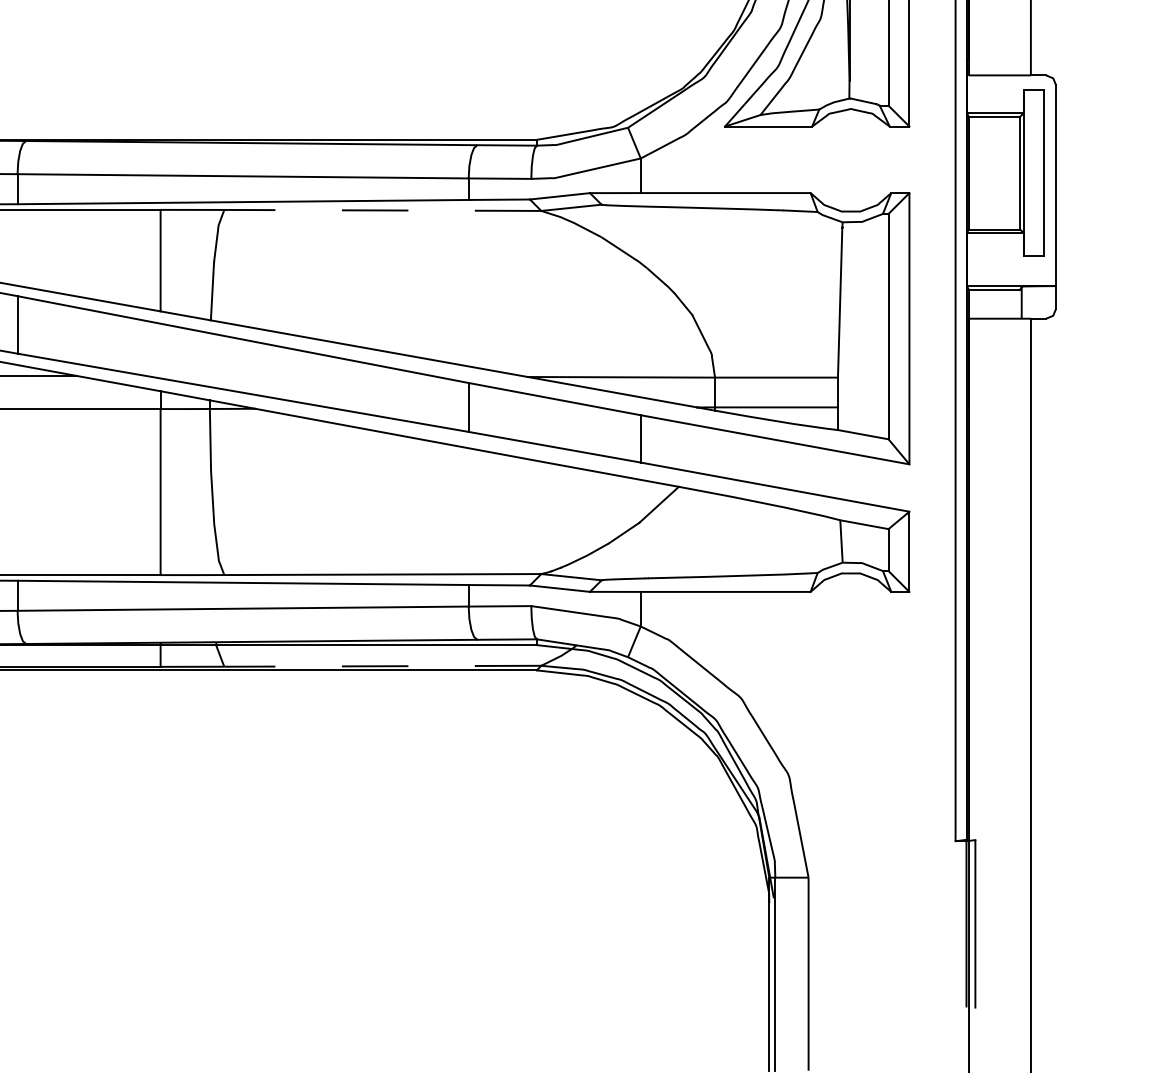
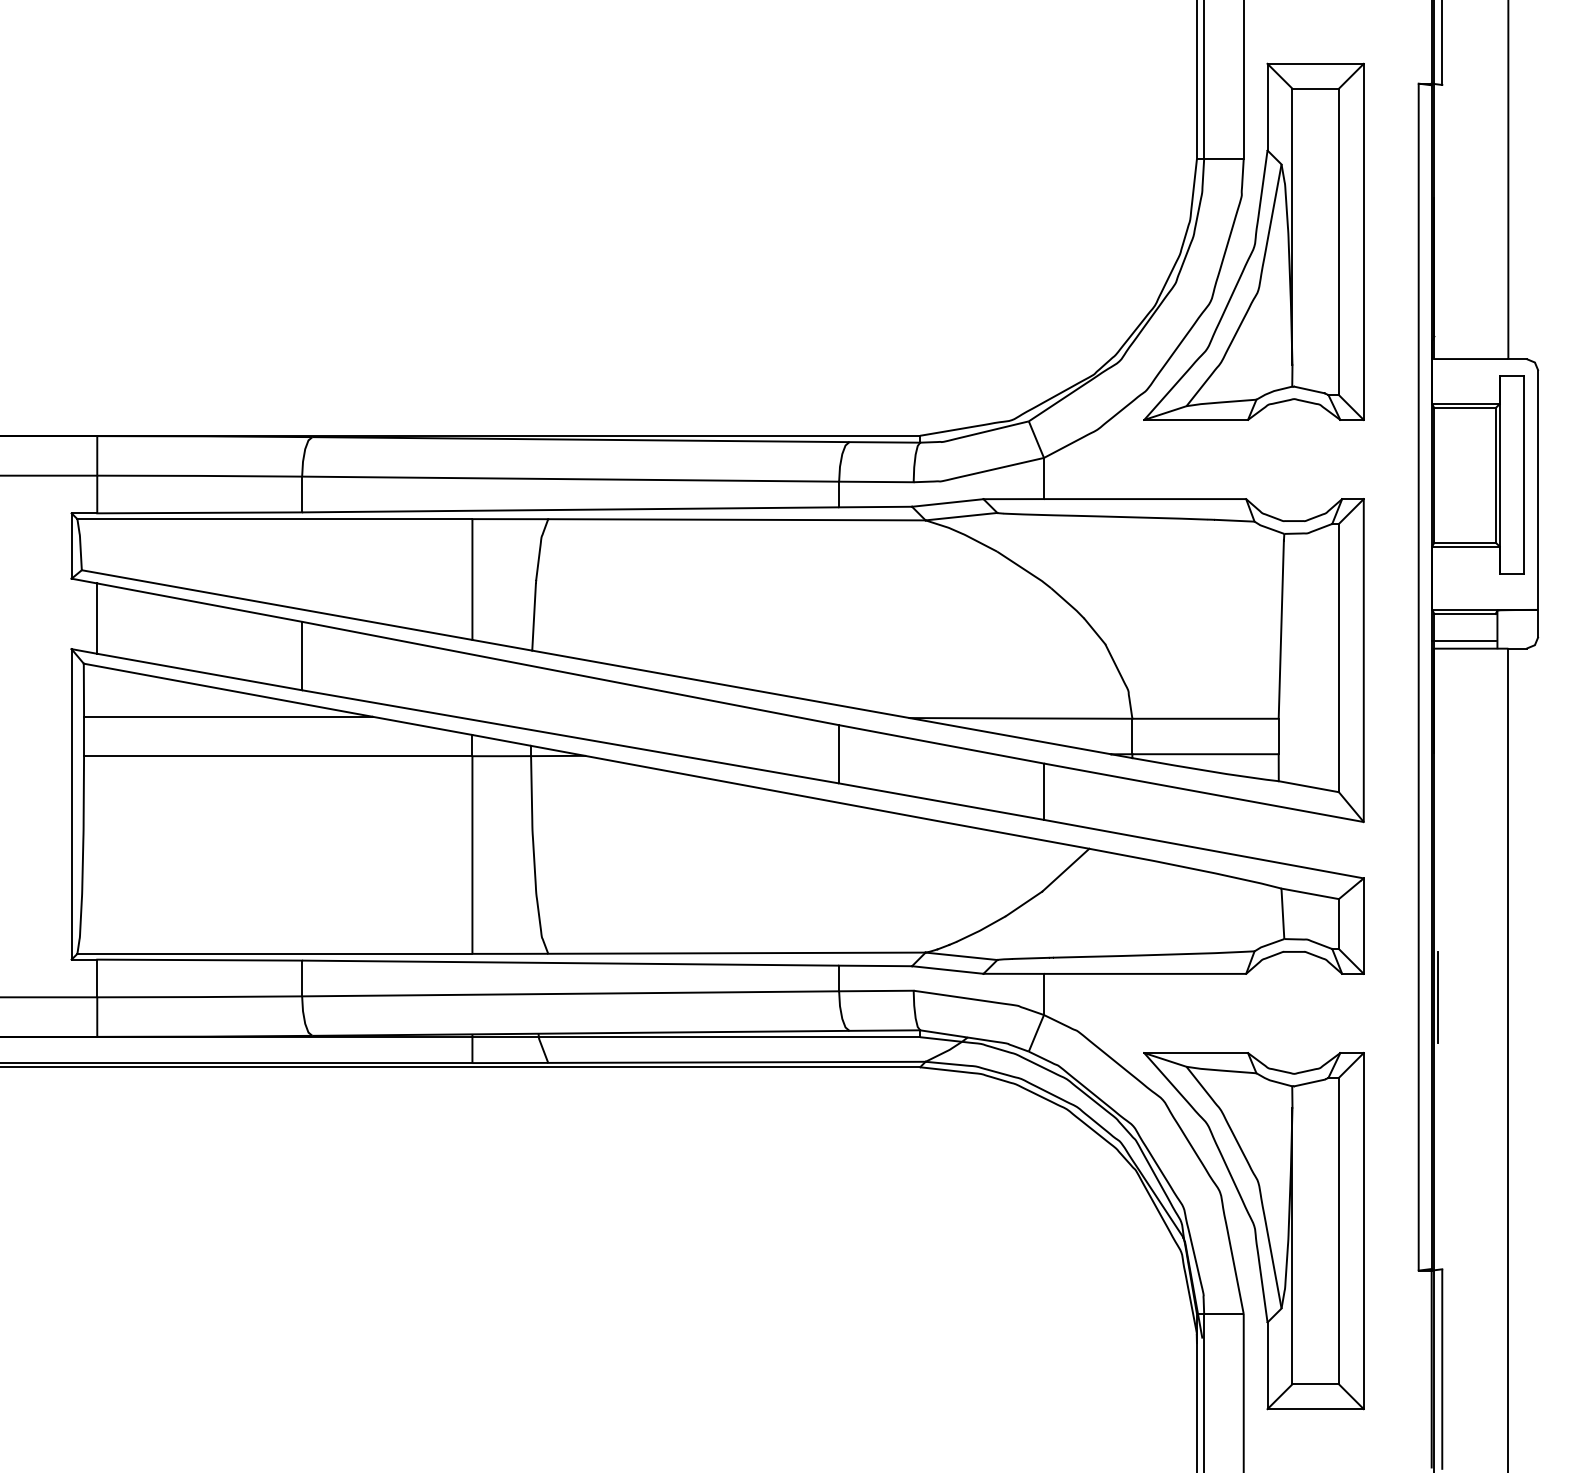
line: (382, 210) -> (736, 519), dashed -> solid
line: (993, 312) -> (1463, 641), added
line: (971, 611) -> (1437, 997), added
line: (382, 666) -> (736, 1062), dashed -> solid
part: (816, 808) -> (1253, 1231), added

